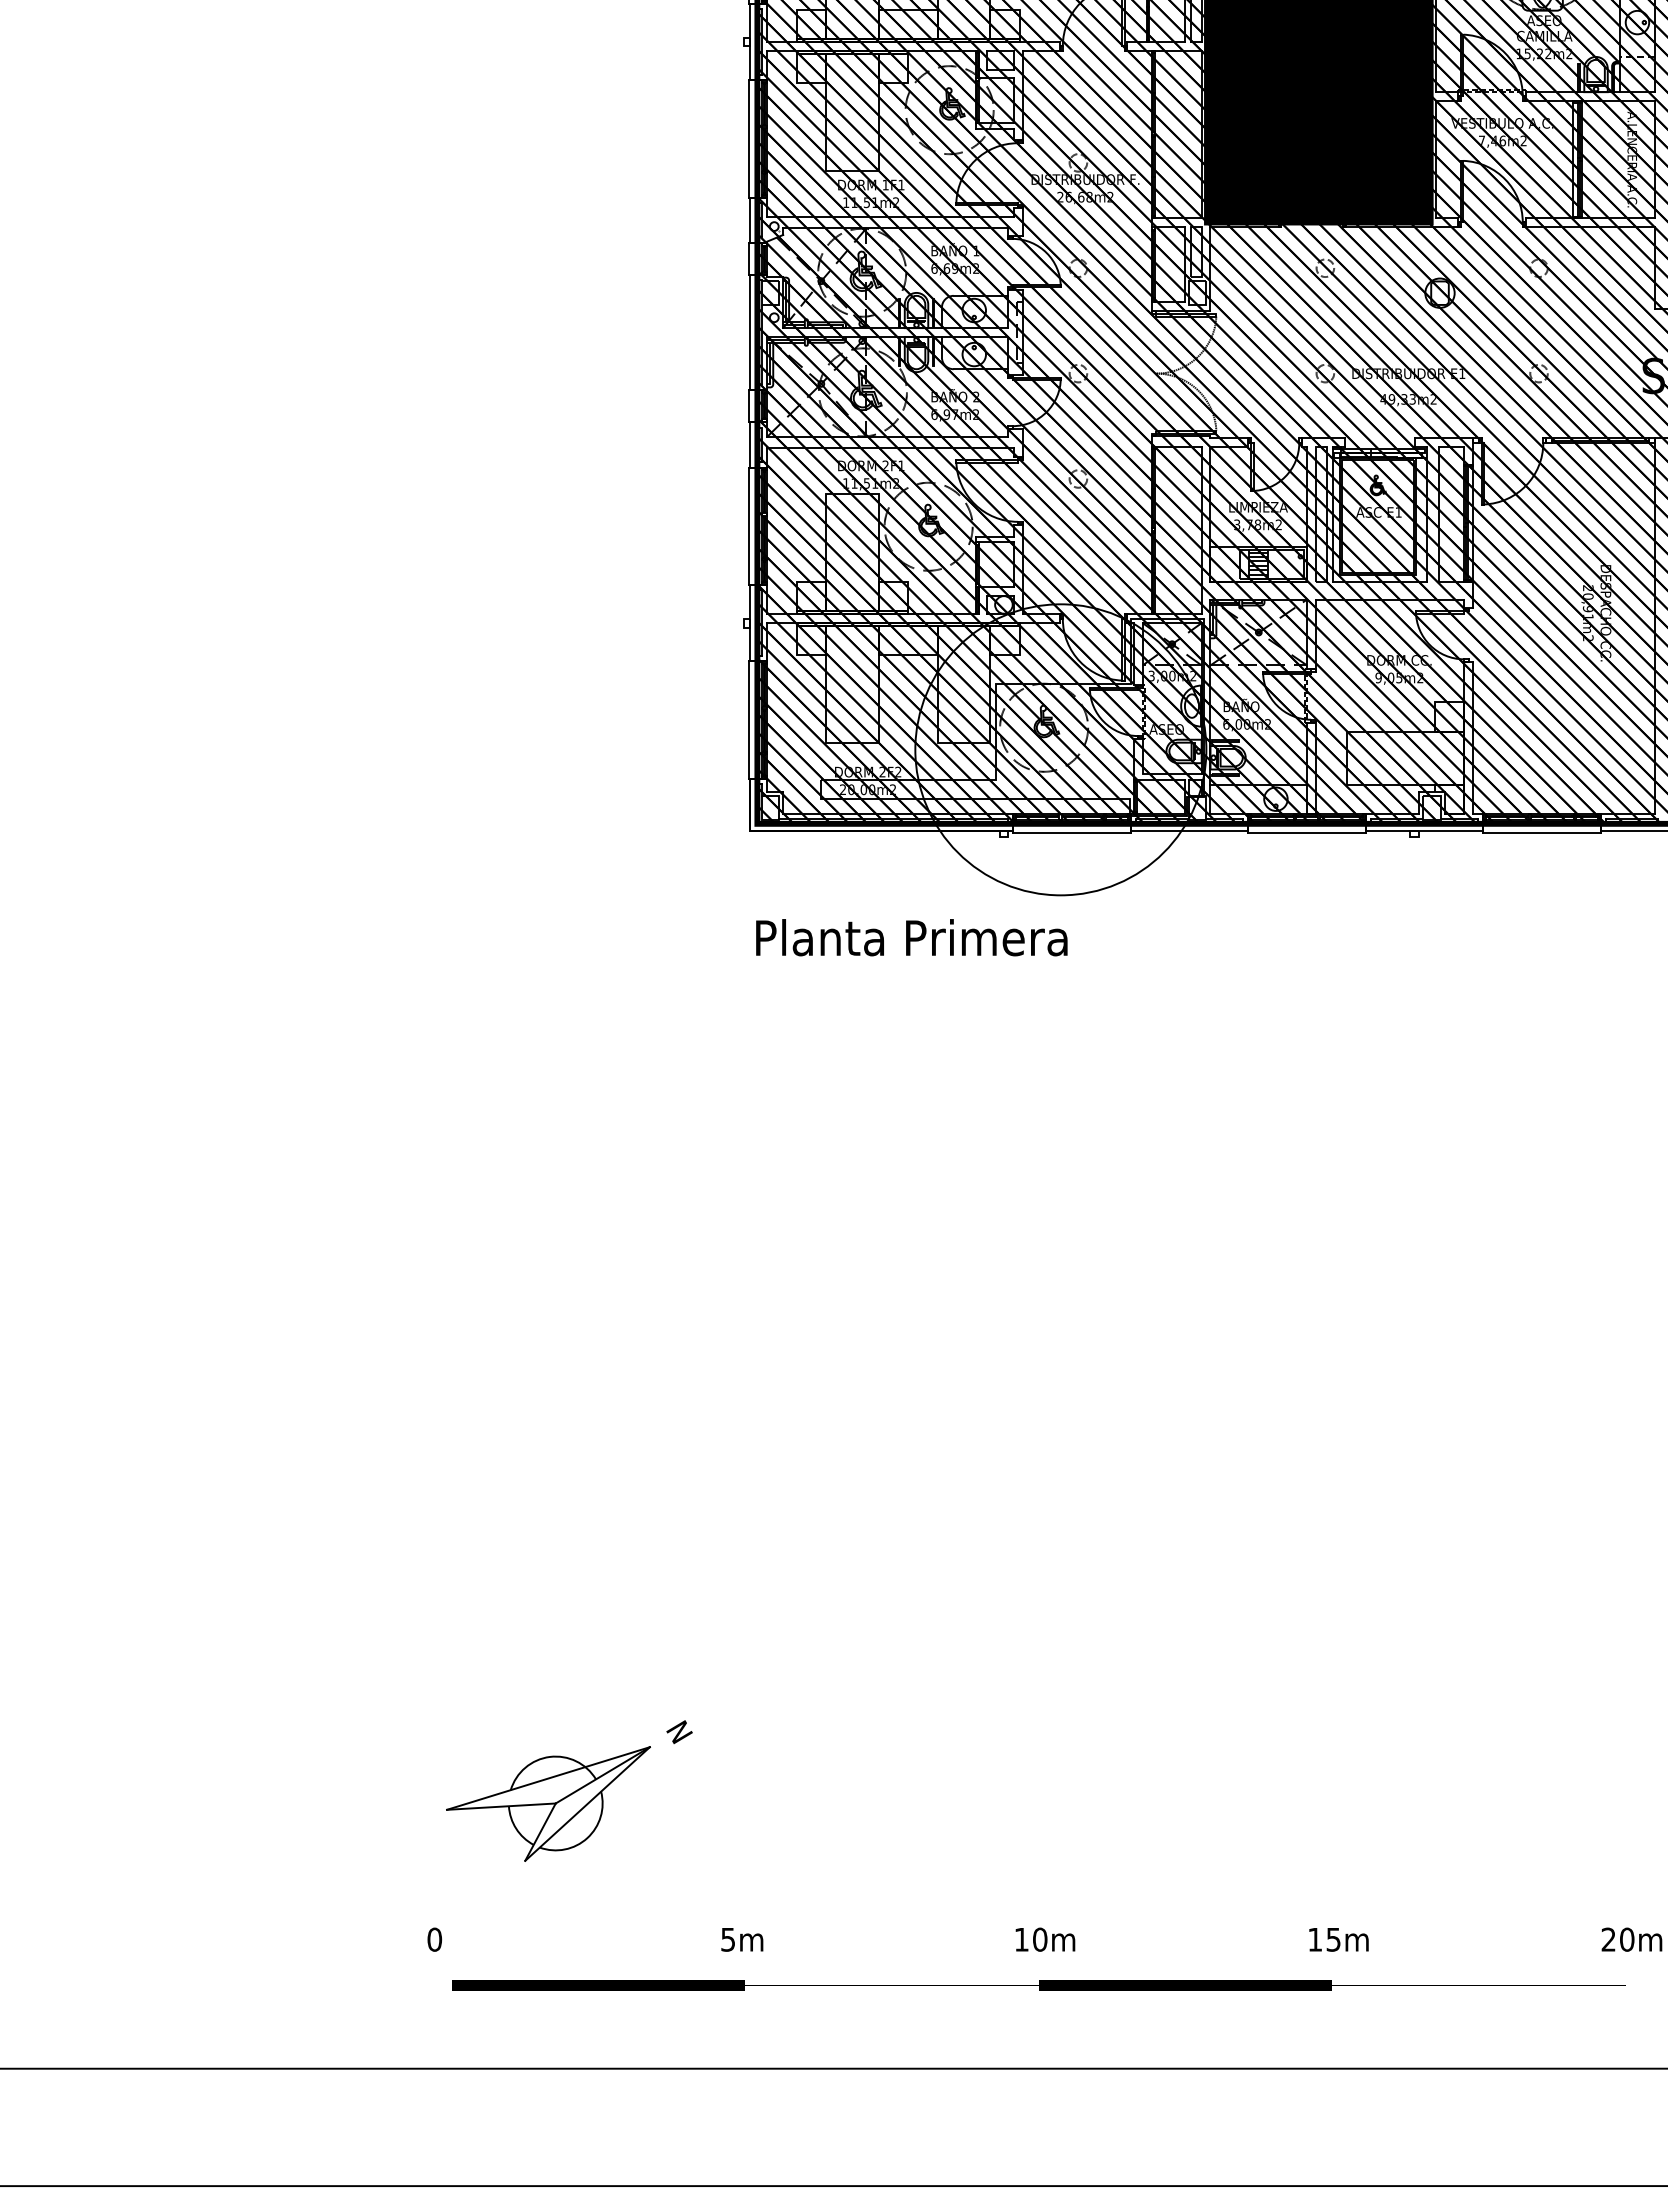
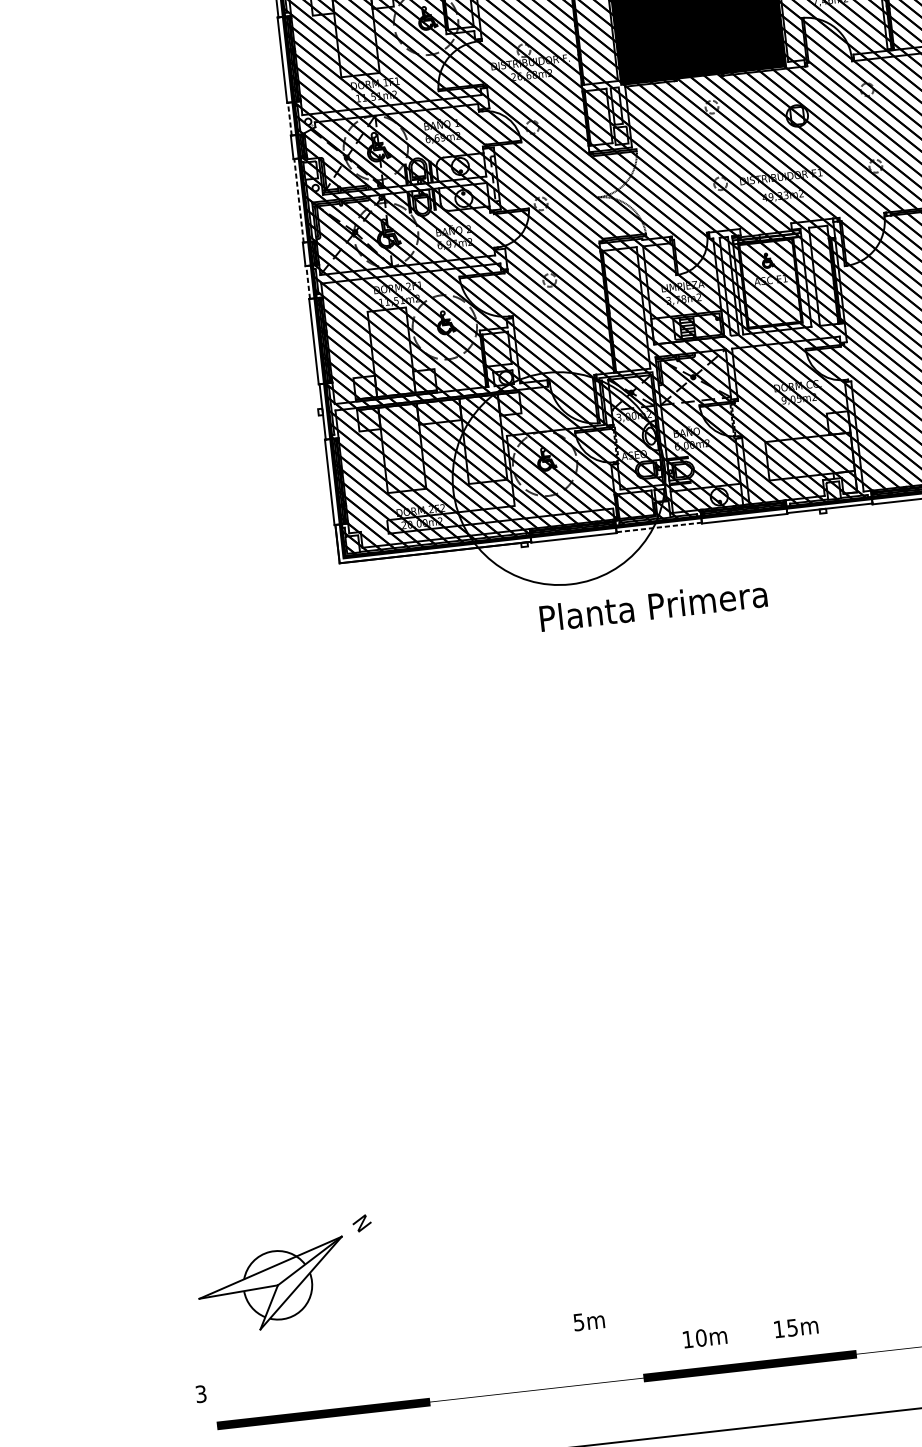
line: (749, 220) -> (289, 119), solid -> dashed
line: (749, 332) -> (298, 200), solid -> dashed
line: (749, 444) -> (307, 282), solid -> dashed
line: (1189, 831) -> (659, 527), solid -> dashed
text: (911, 937) -> (653, 606), moved
text: (434, 1939) -> (200, 1394), 0 -> 3
text: (742, 1939) -> (589, 1321), moved
text: (1045, 1939) -> (705, 1337), moved
text: (1338, 1939) -> (795, 1327), moved

